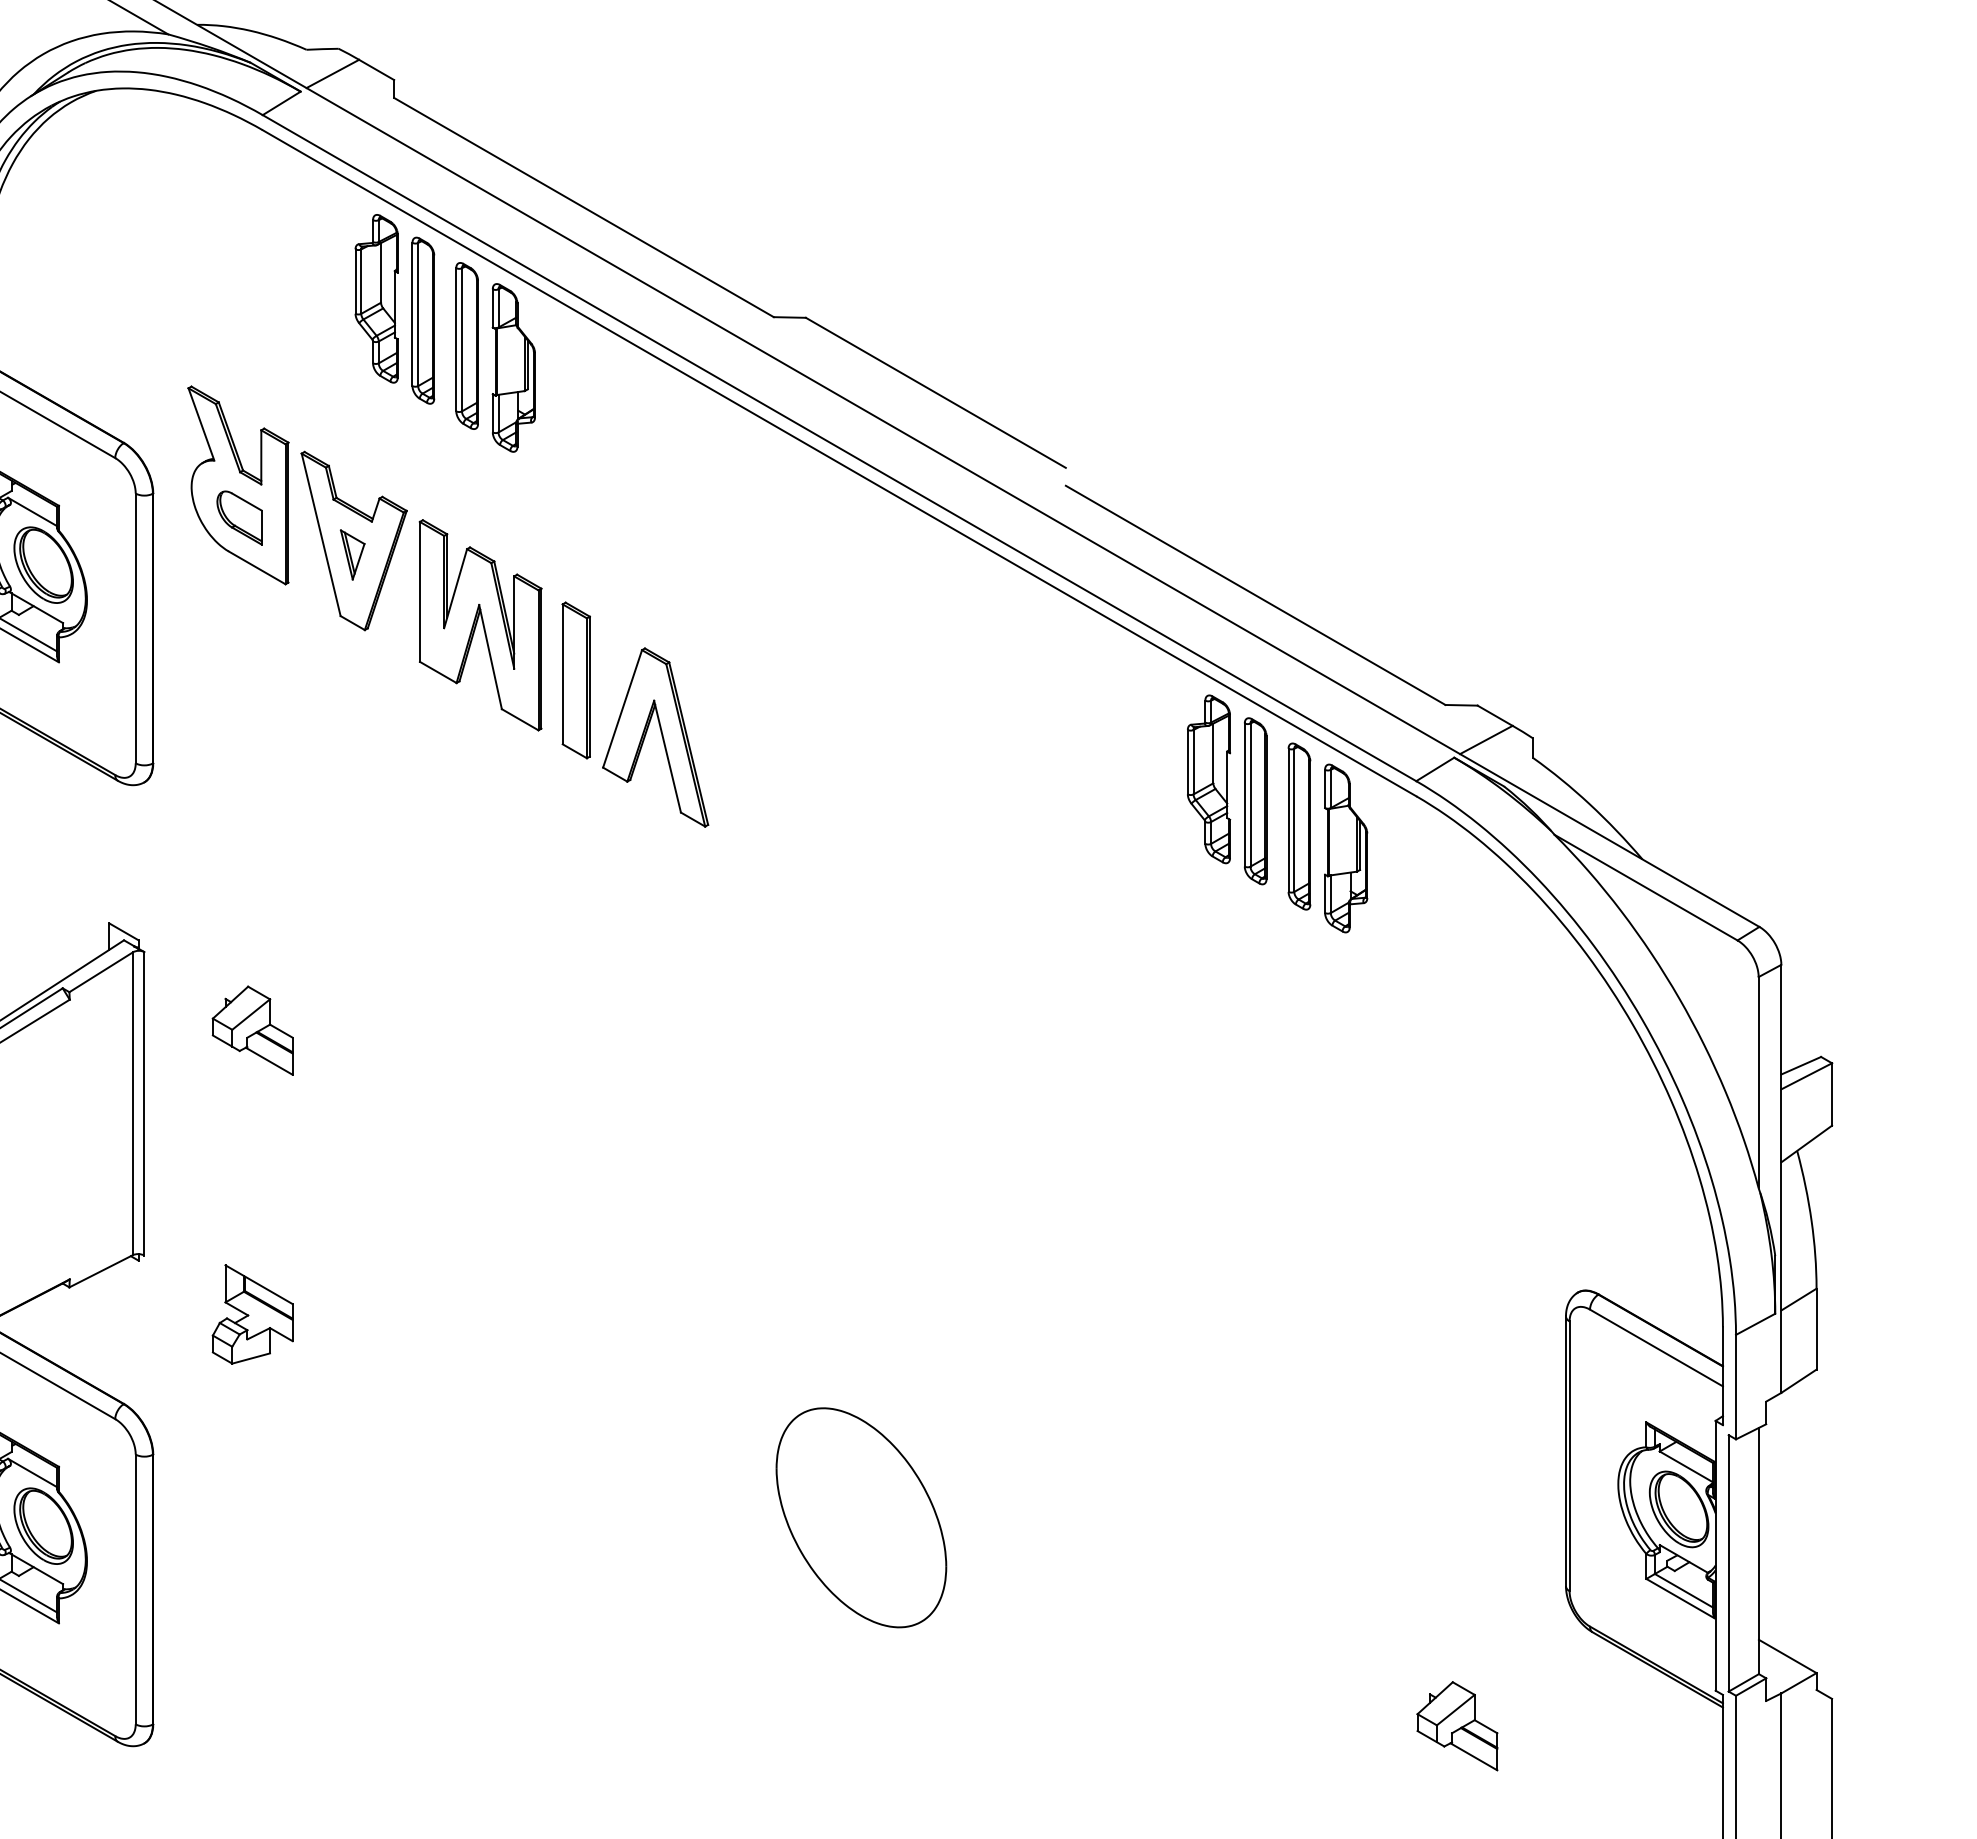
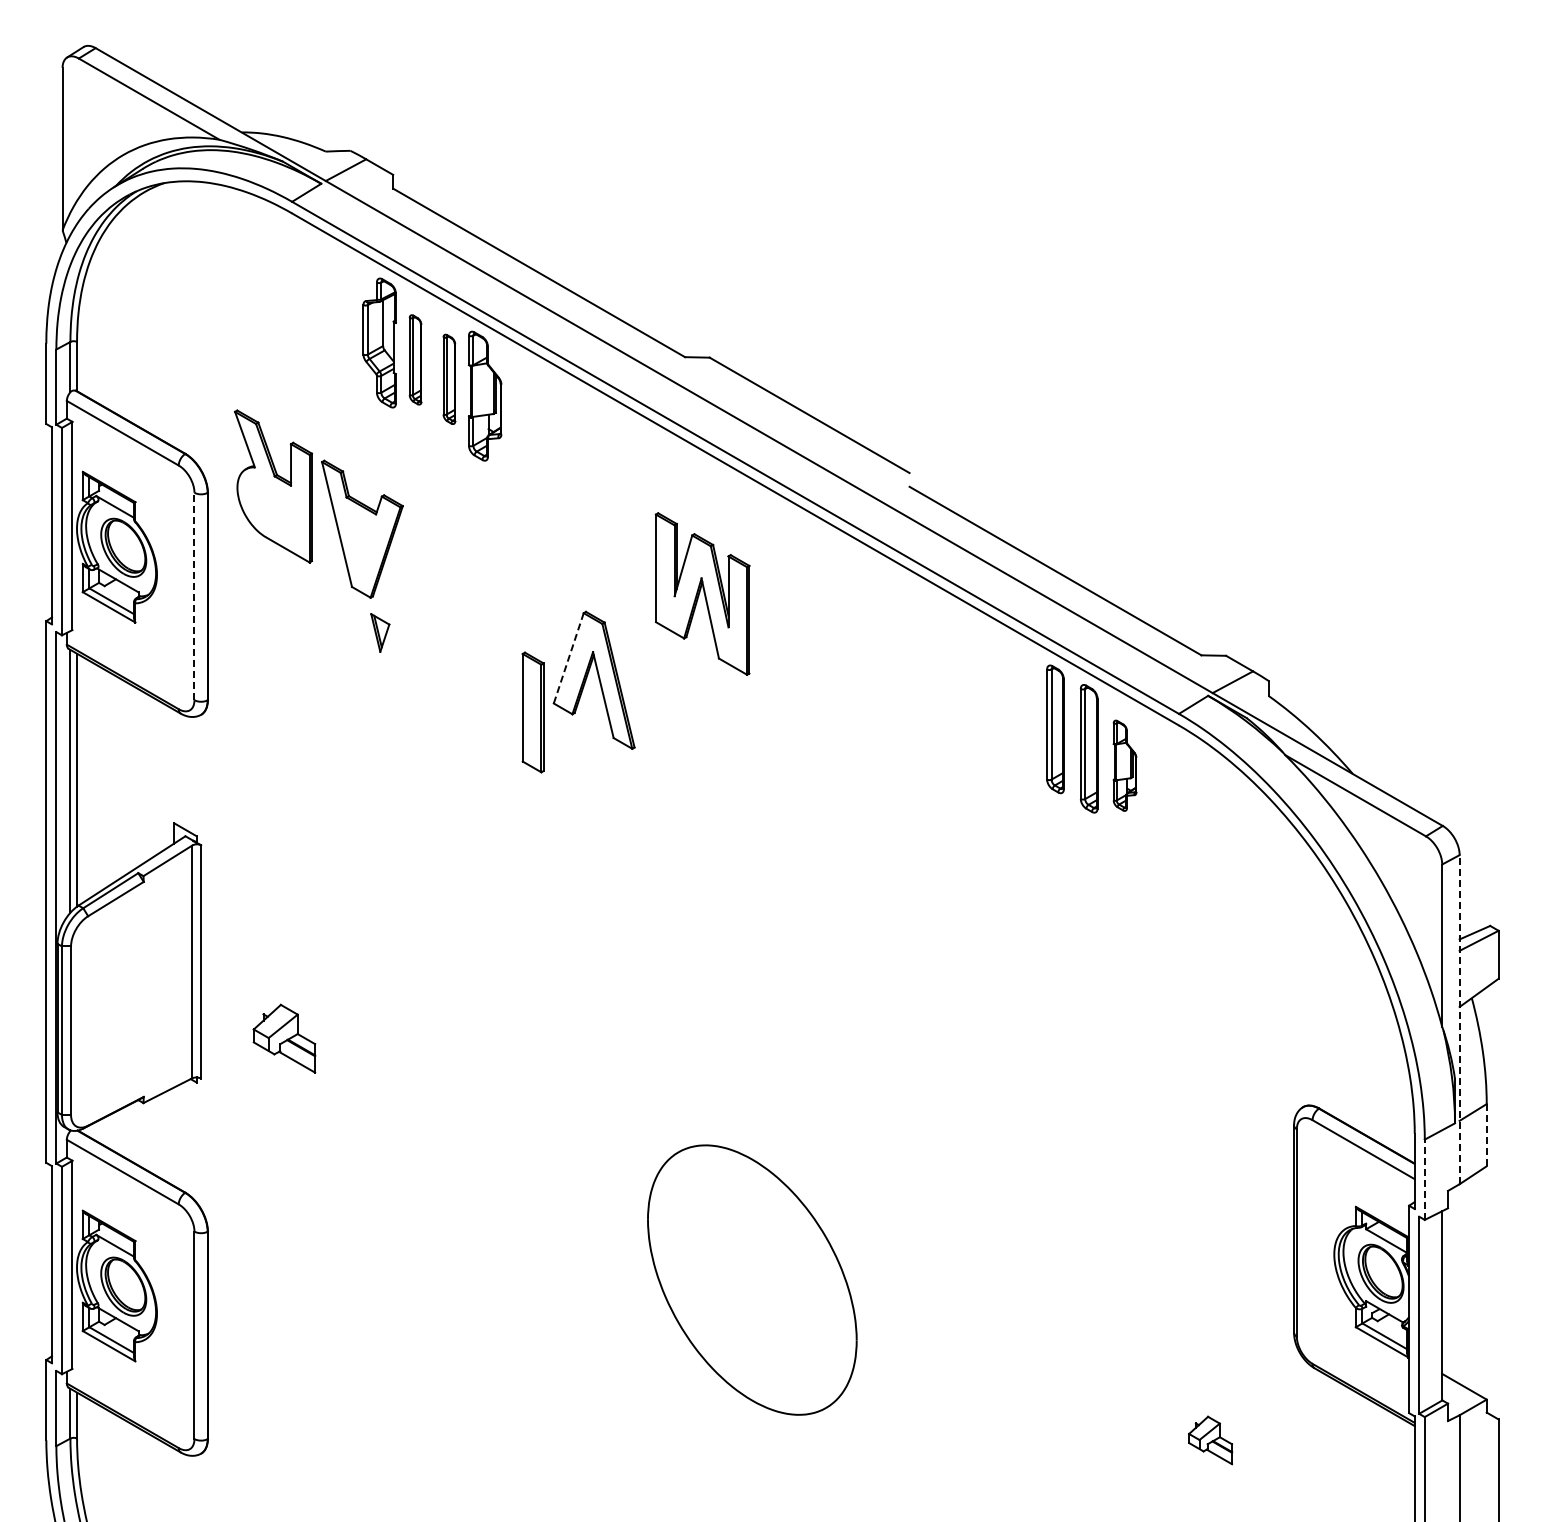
part: (423, 320) -> (415, 359), size x0.7
part: (467, 346) -> (449, 379), size x0.7
part: (239, 517) -> (274, 511), removed
part: (352, 554) -> (380, 632), moved
part: (480, 624) -> (702, 593), moved
line: (135, 628) -> (194, 596), solid -> dashed
part: (575, 680) -> (532, 712), moved
line: (622, 709) -> (568, 658), solid -> dashed
part: (1208, 779) -> (1019, 712), removed
part: (1345, 848) -> (1124, 765), size x0.7
part: (252, 1030) -> (284, 1038), moved
line: (1781, 1178) -> (1459, 1019), solid -> dashed
part: (252, 1313) -> (284, 1123), removed
line: (1816, 1328) -> (1486, 1134), solid -> dashed
line: (1735, 1386) -> (1424, 1179), solid -> dashed
part: (861, 1518) -> (752, 1280), size x1.6
part: (1457, 1726) -> (1210, 1440), size x0.7

